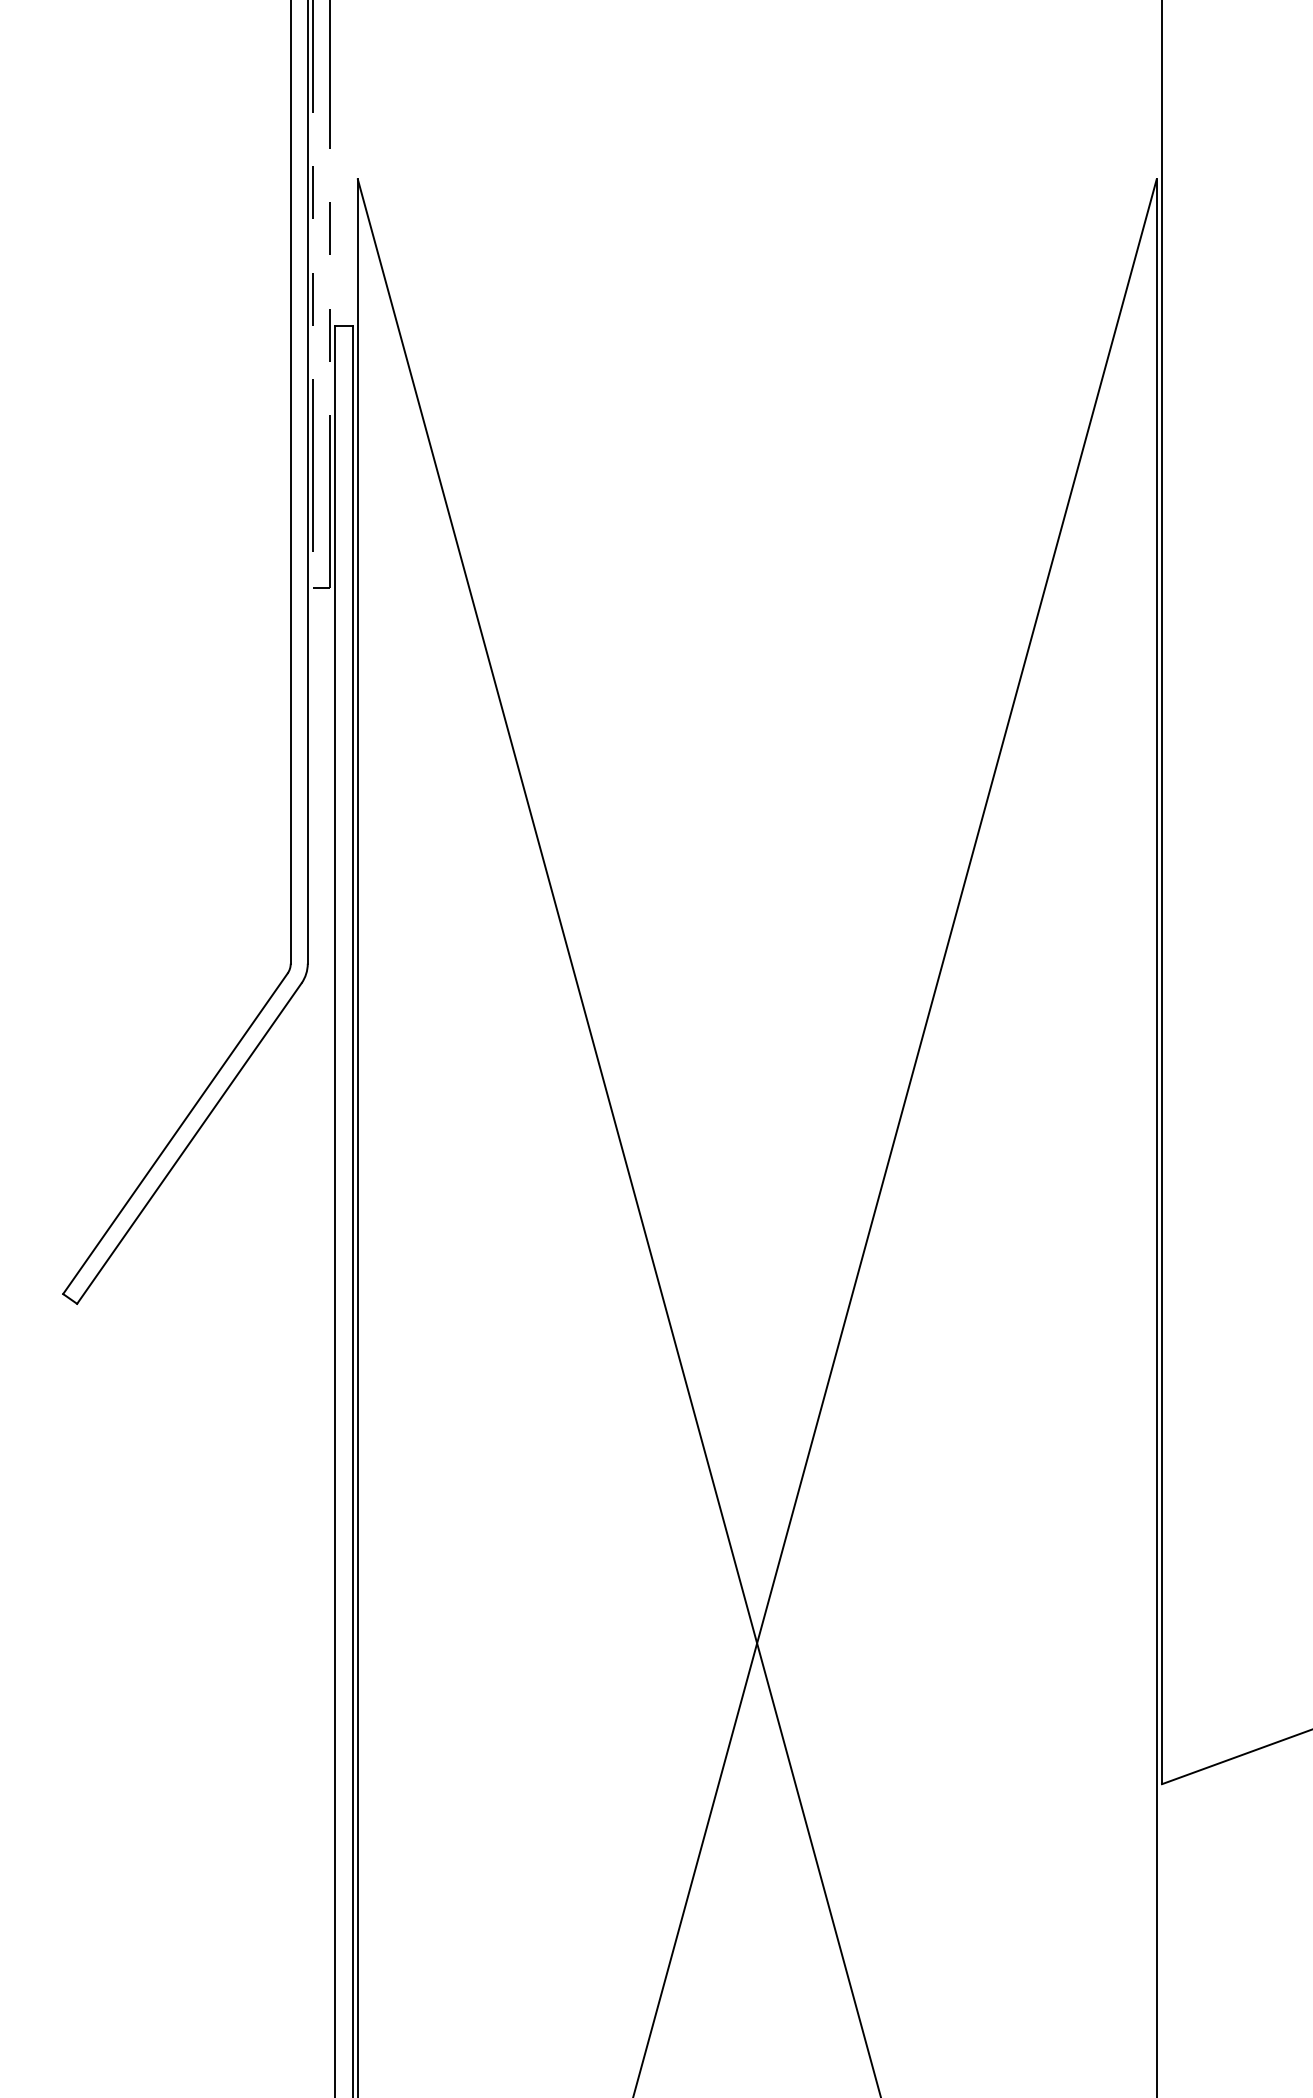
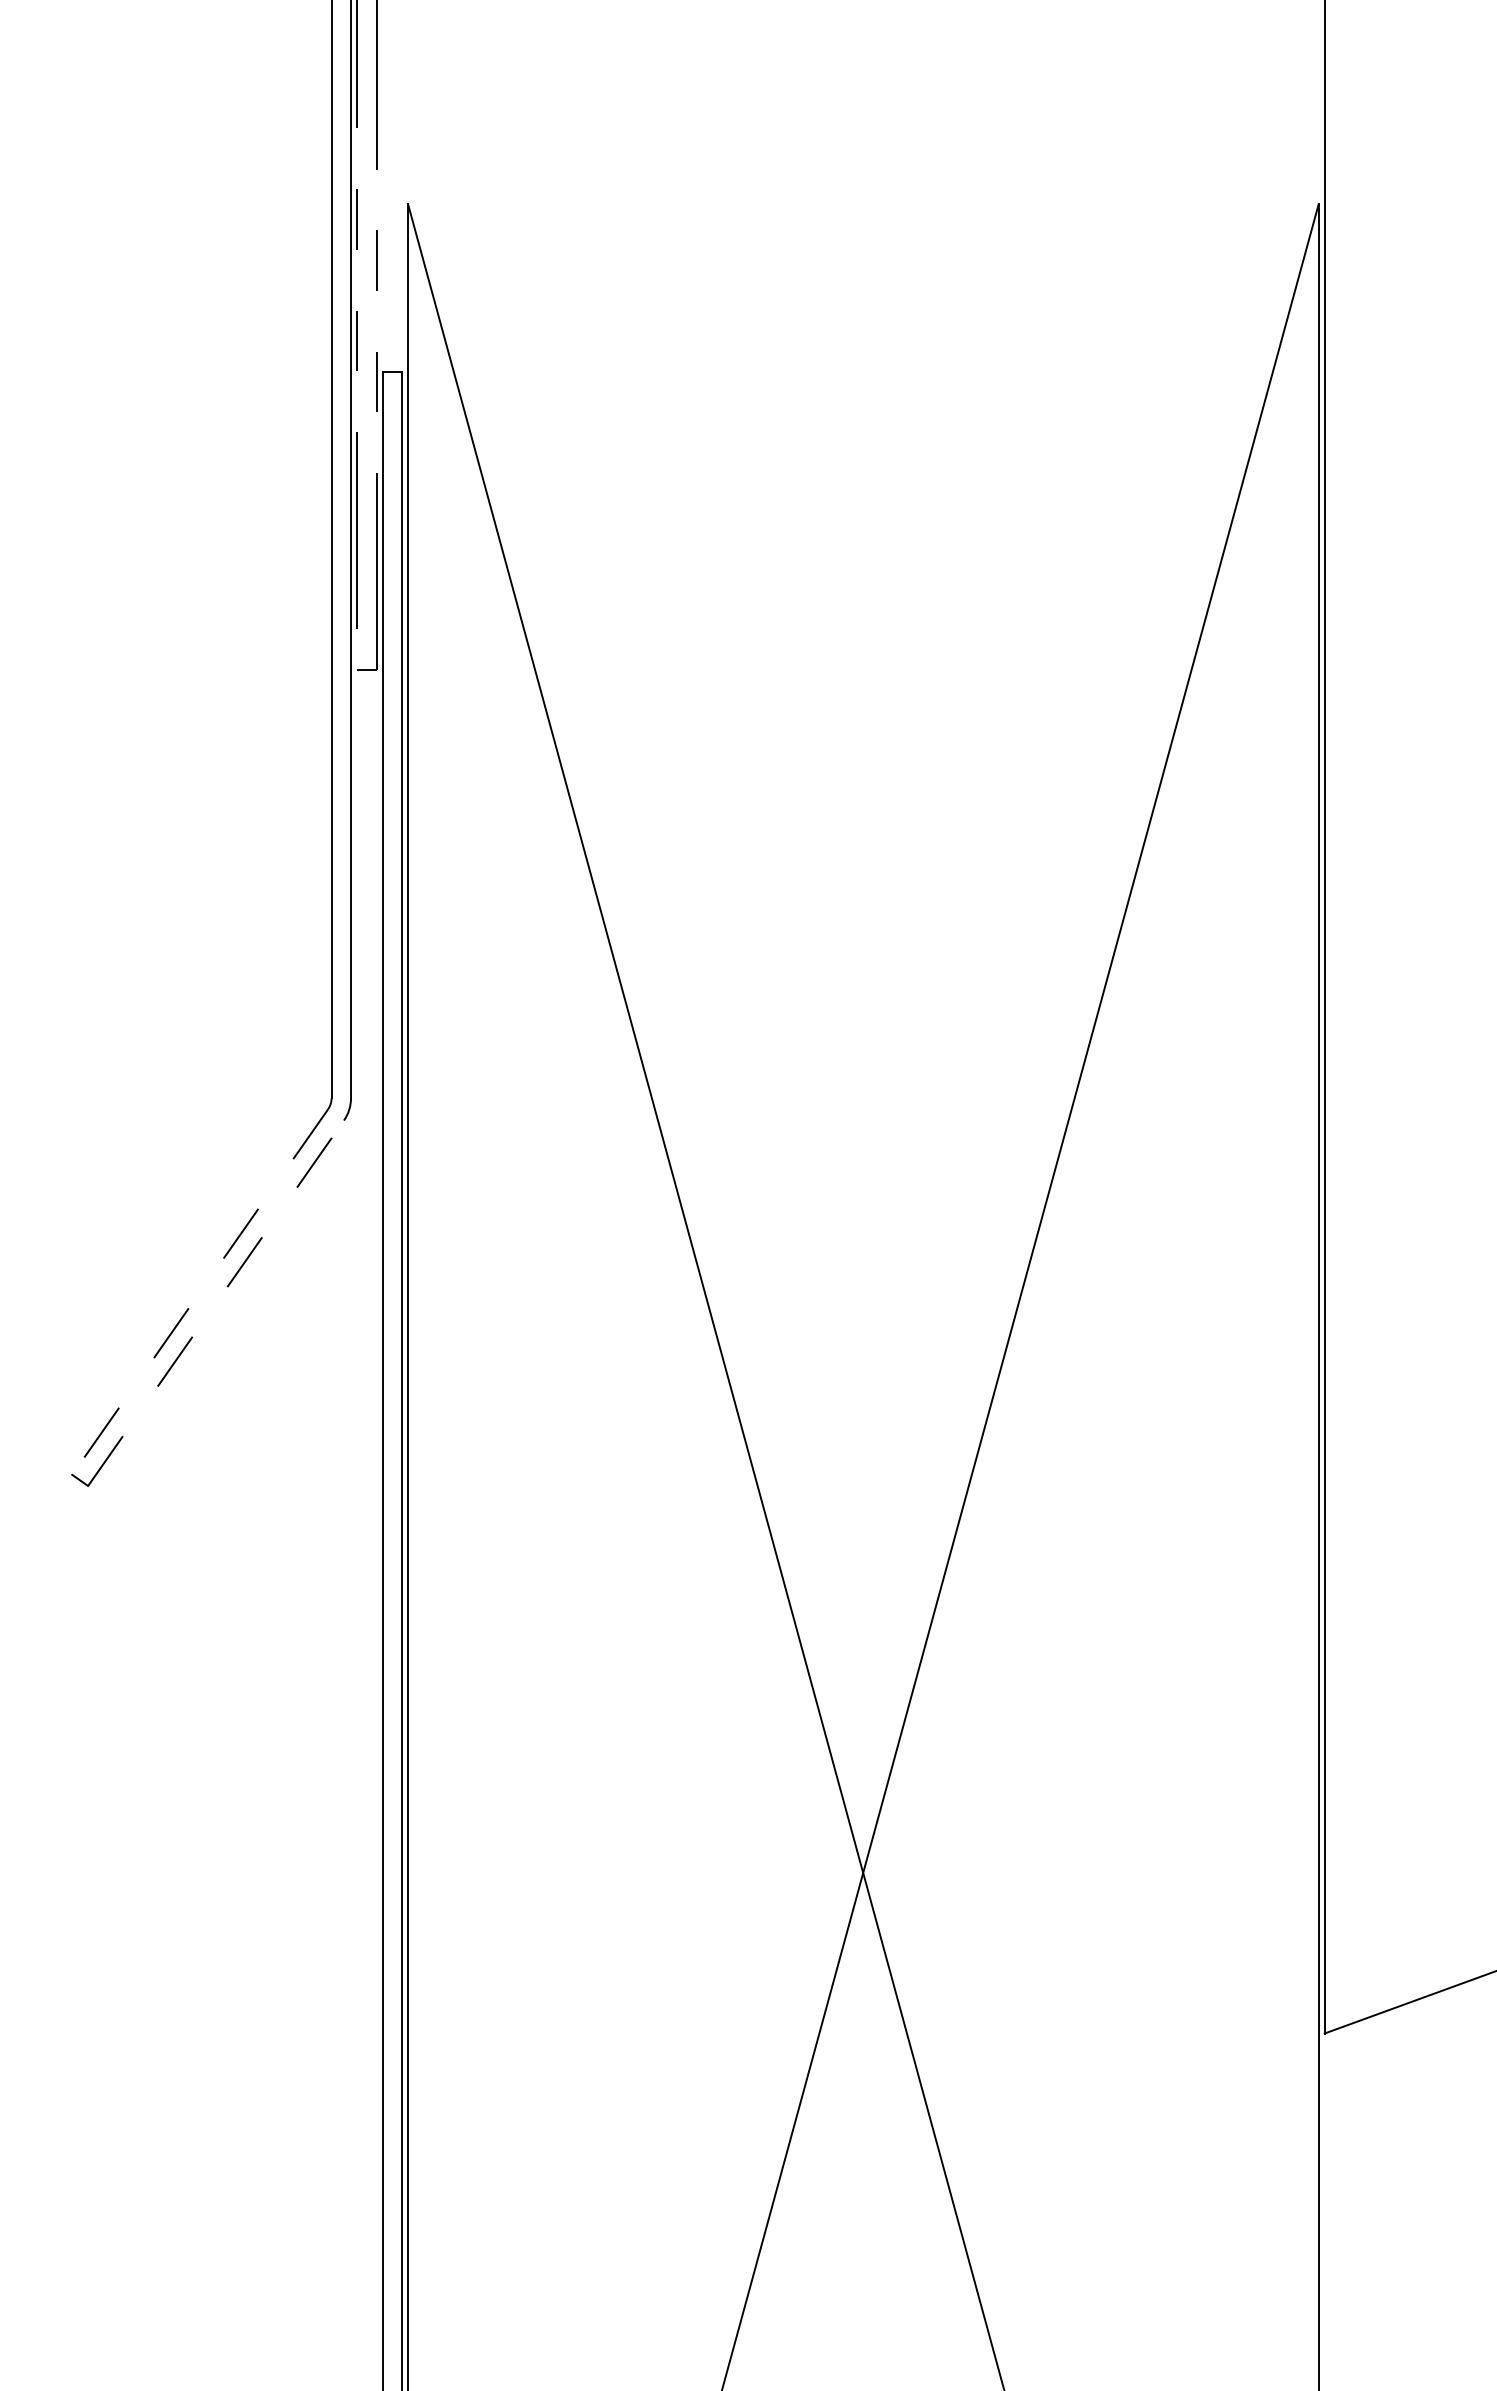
line: (174, 1134) -> (199, 1292), solid -> dashed
line: (189, 1142) -> (216, 1302), solid -> dashed

